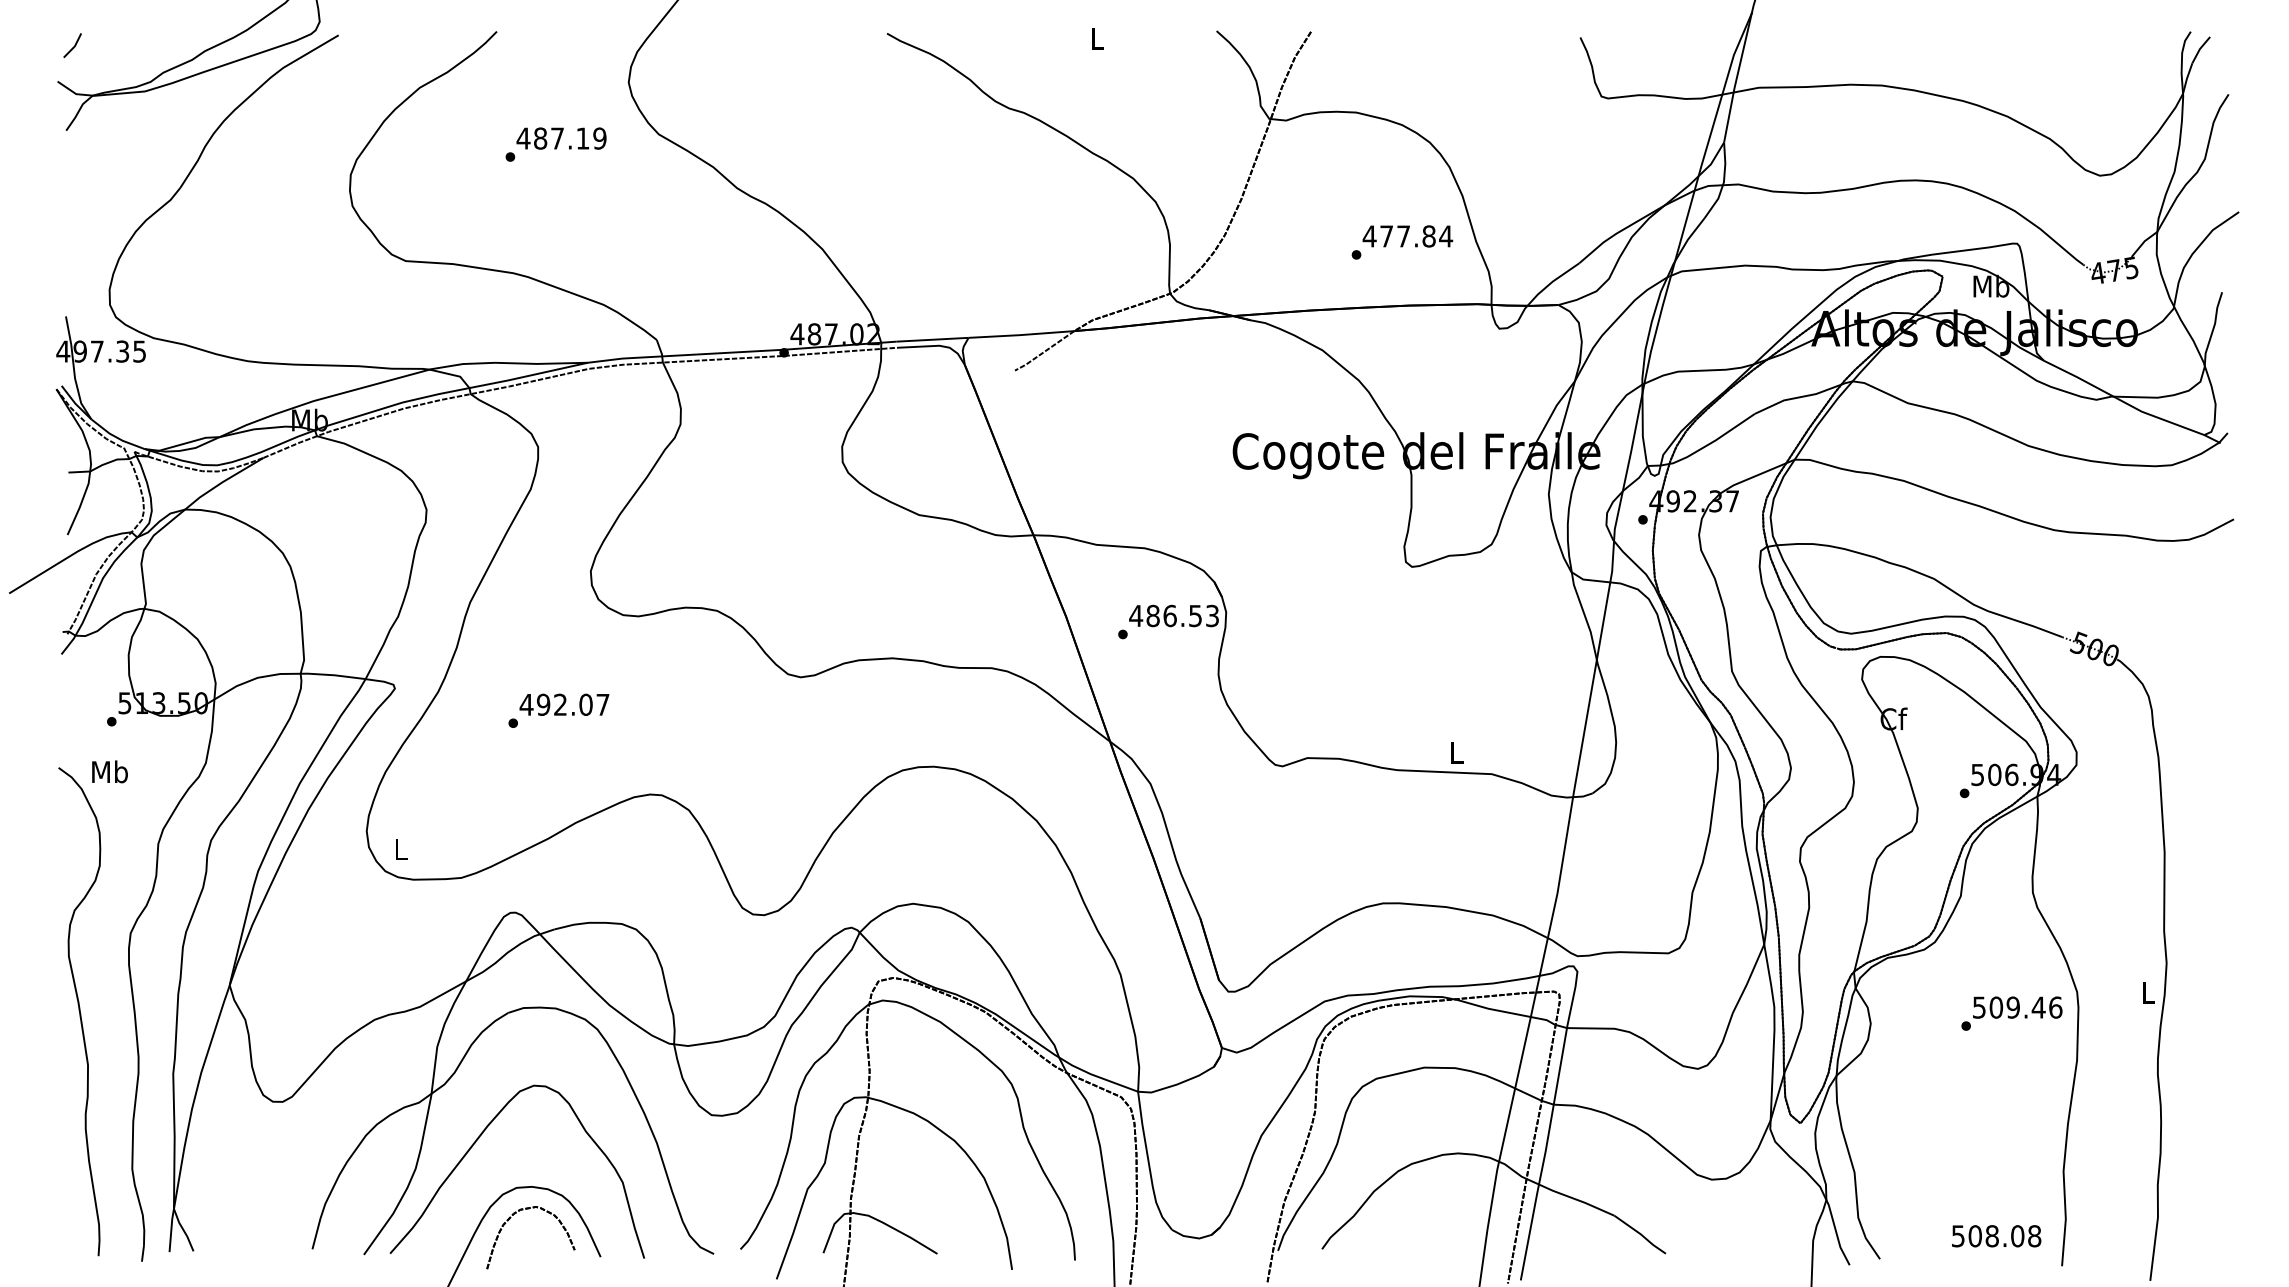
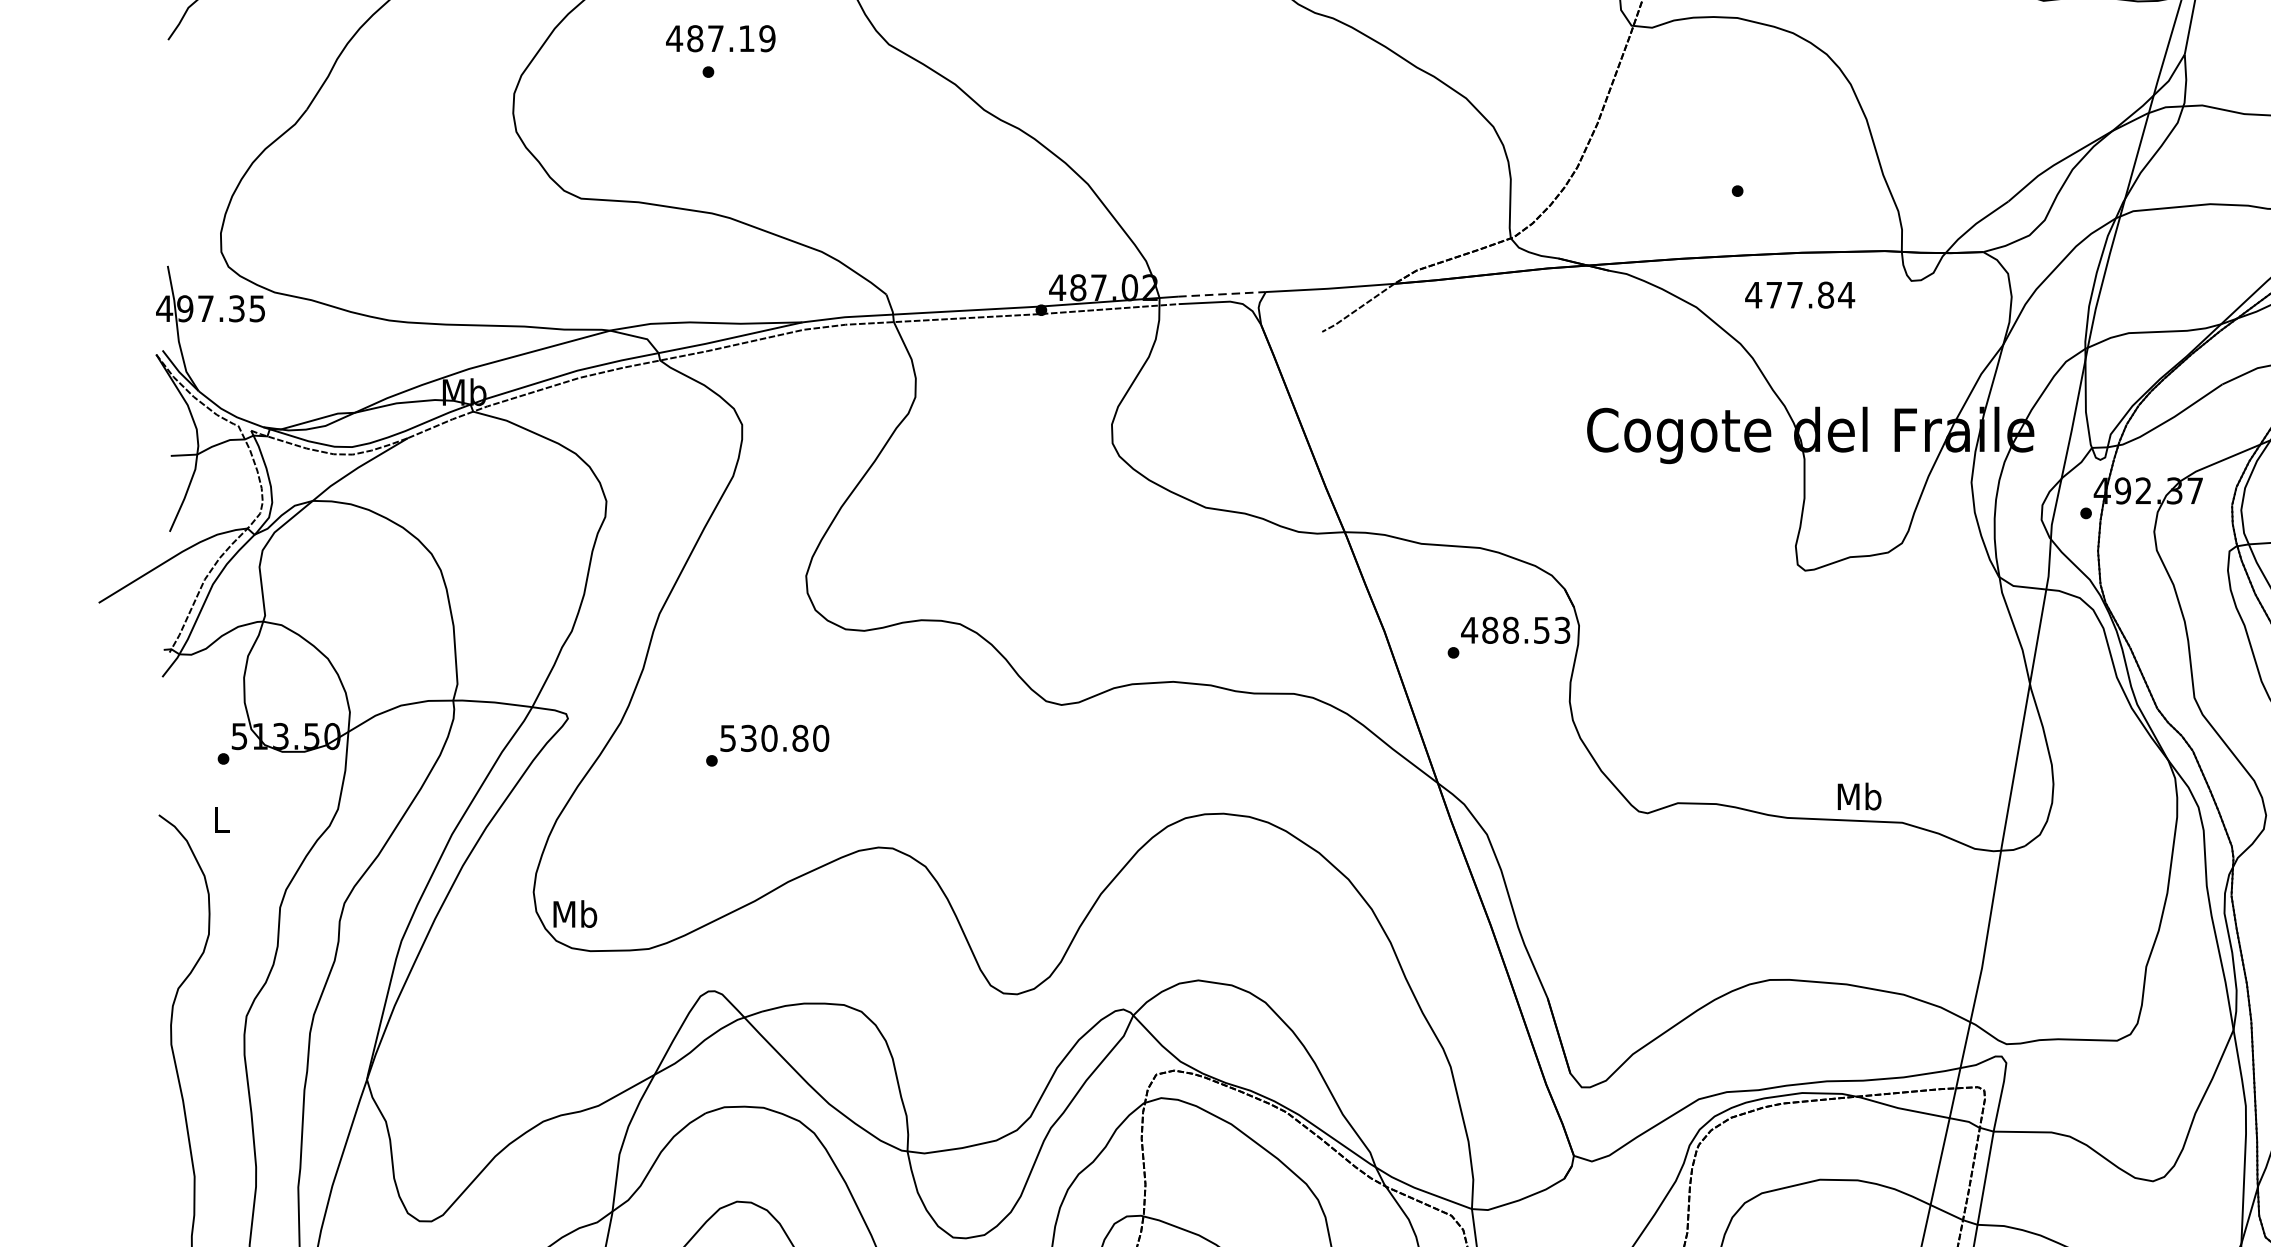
text: (561, 138) -> (720, 38), moved
text: (1407, 236) -> (1799, 295), moved
line: (933, 339) -> (1223, 294), solid -> dashed
text: (1169, 615) -> (1510, 629), 486.53 -> 488.53
text: (564, 704) -> (774, 738), 492.07 -> 530.80
text: (1456, 752) -> (1859, 796), L -> Mb
text: (109, 771) -> (220, 819), Mb -> L
text: (400, 848) -> (574, 913), L -> Mb

